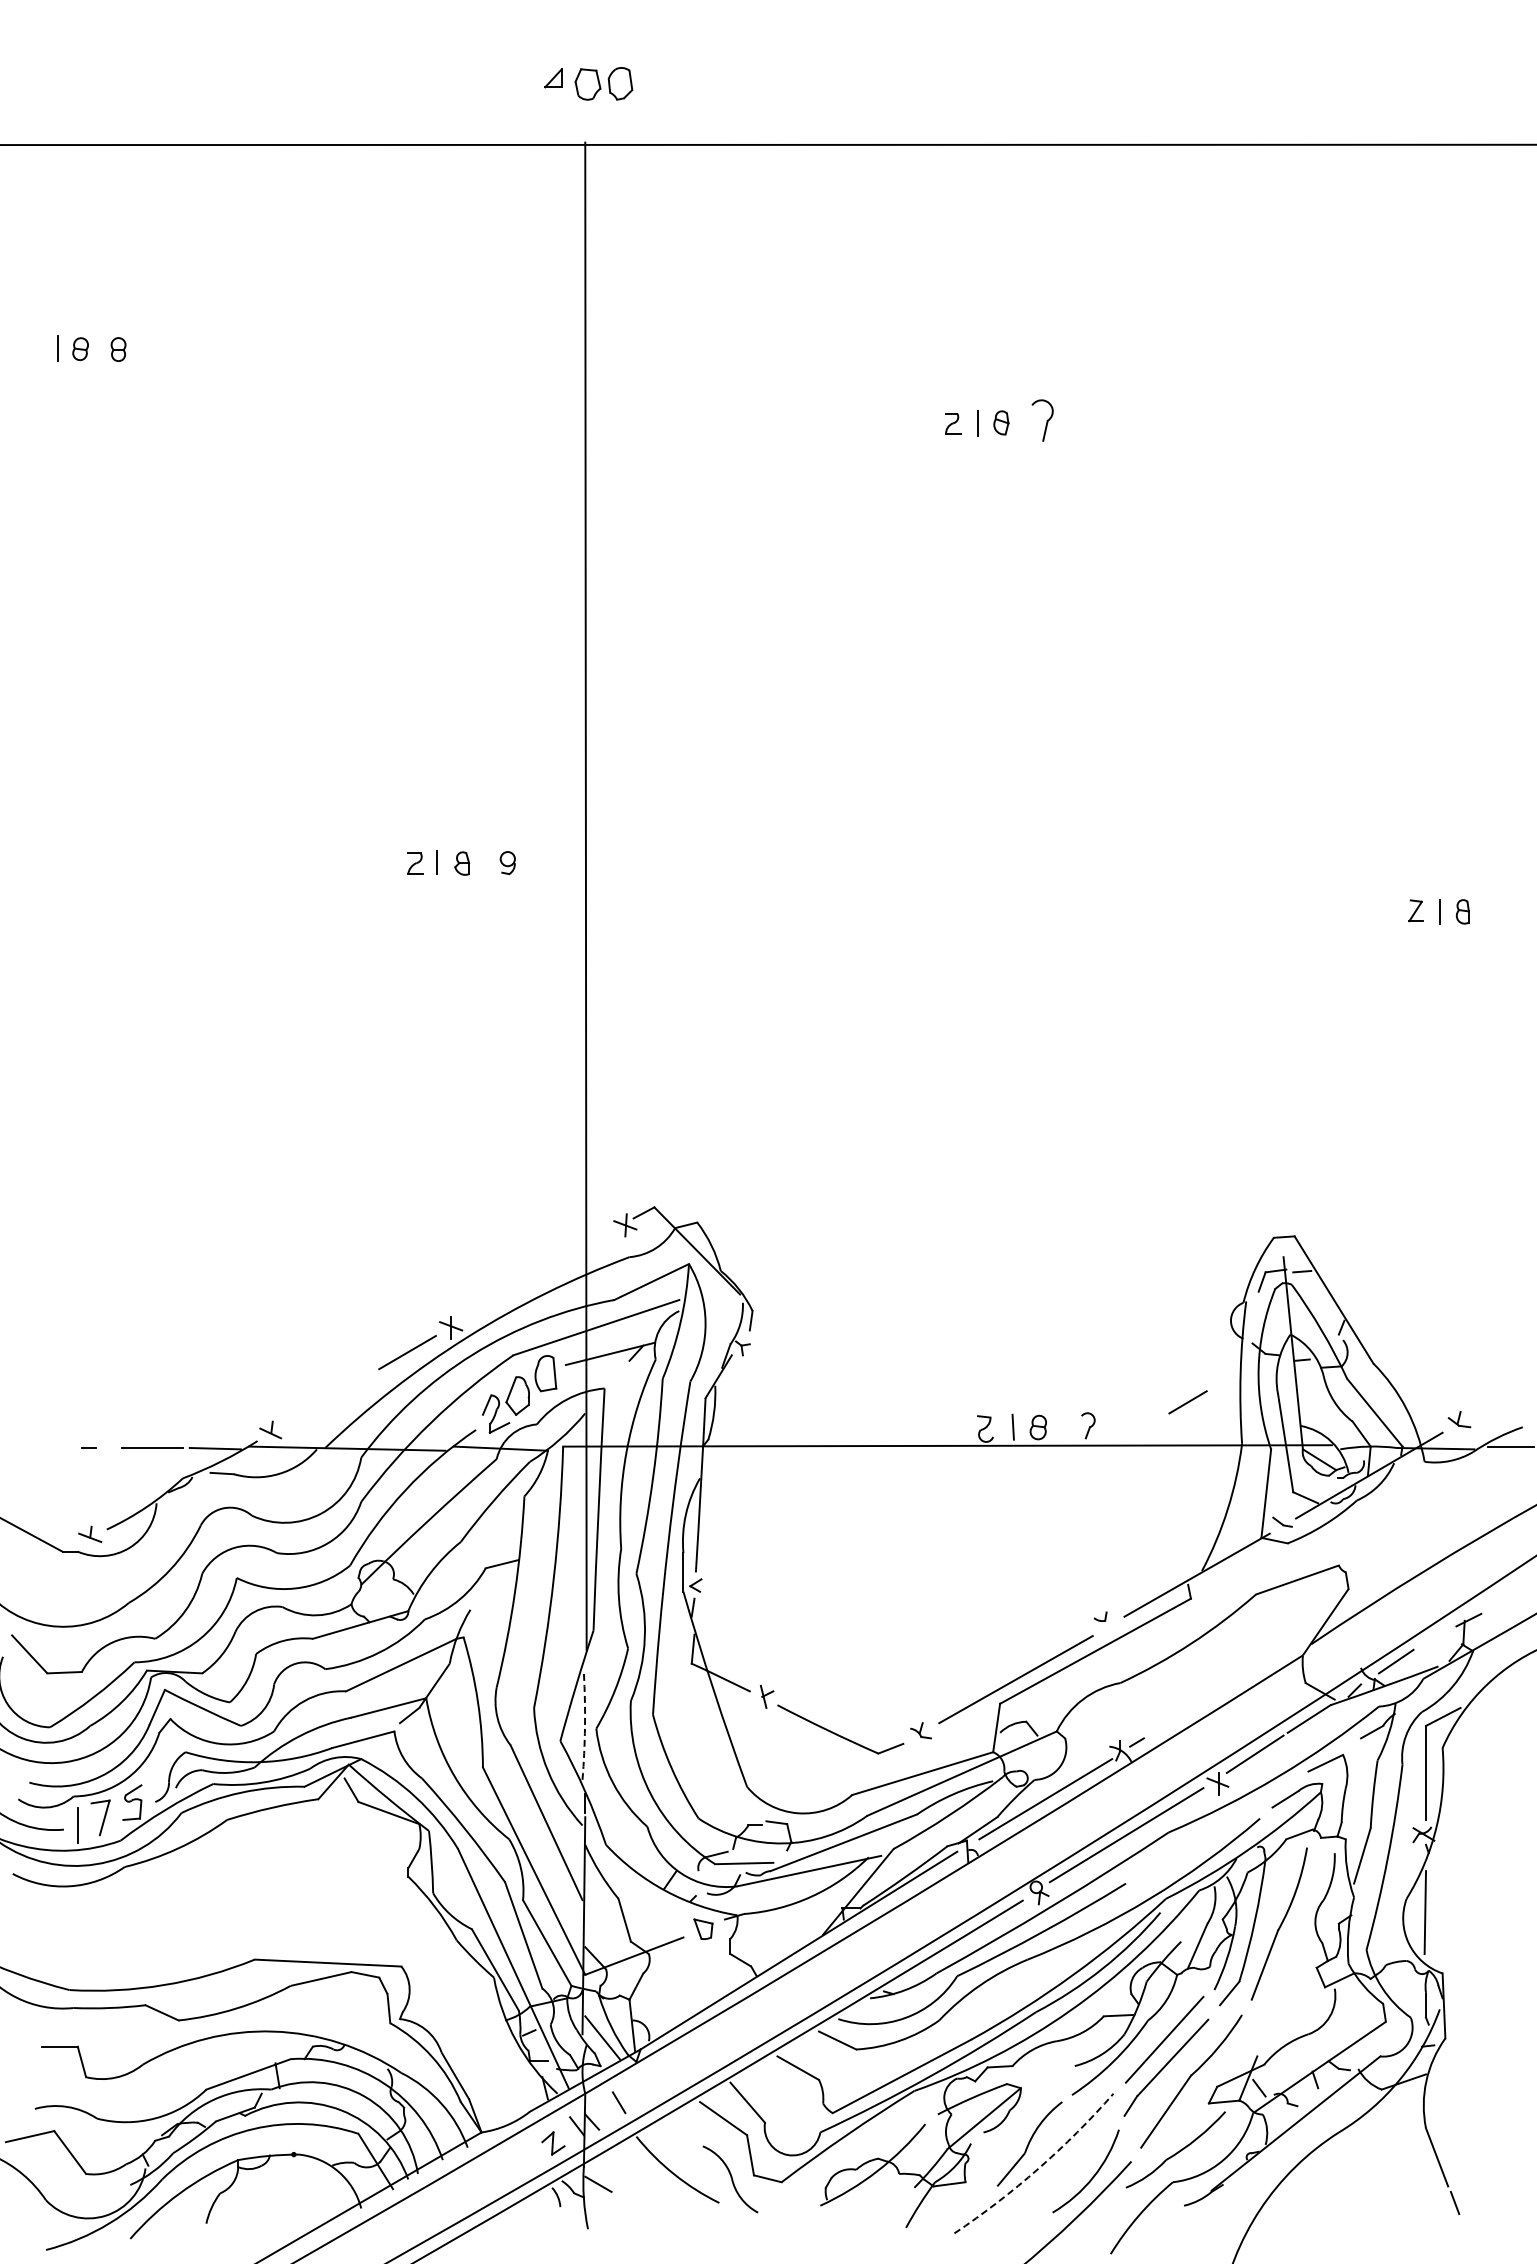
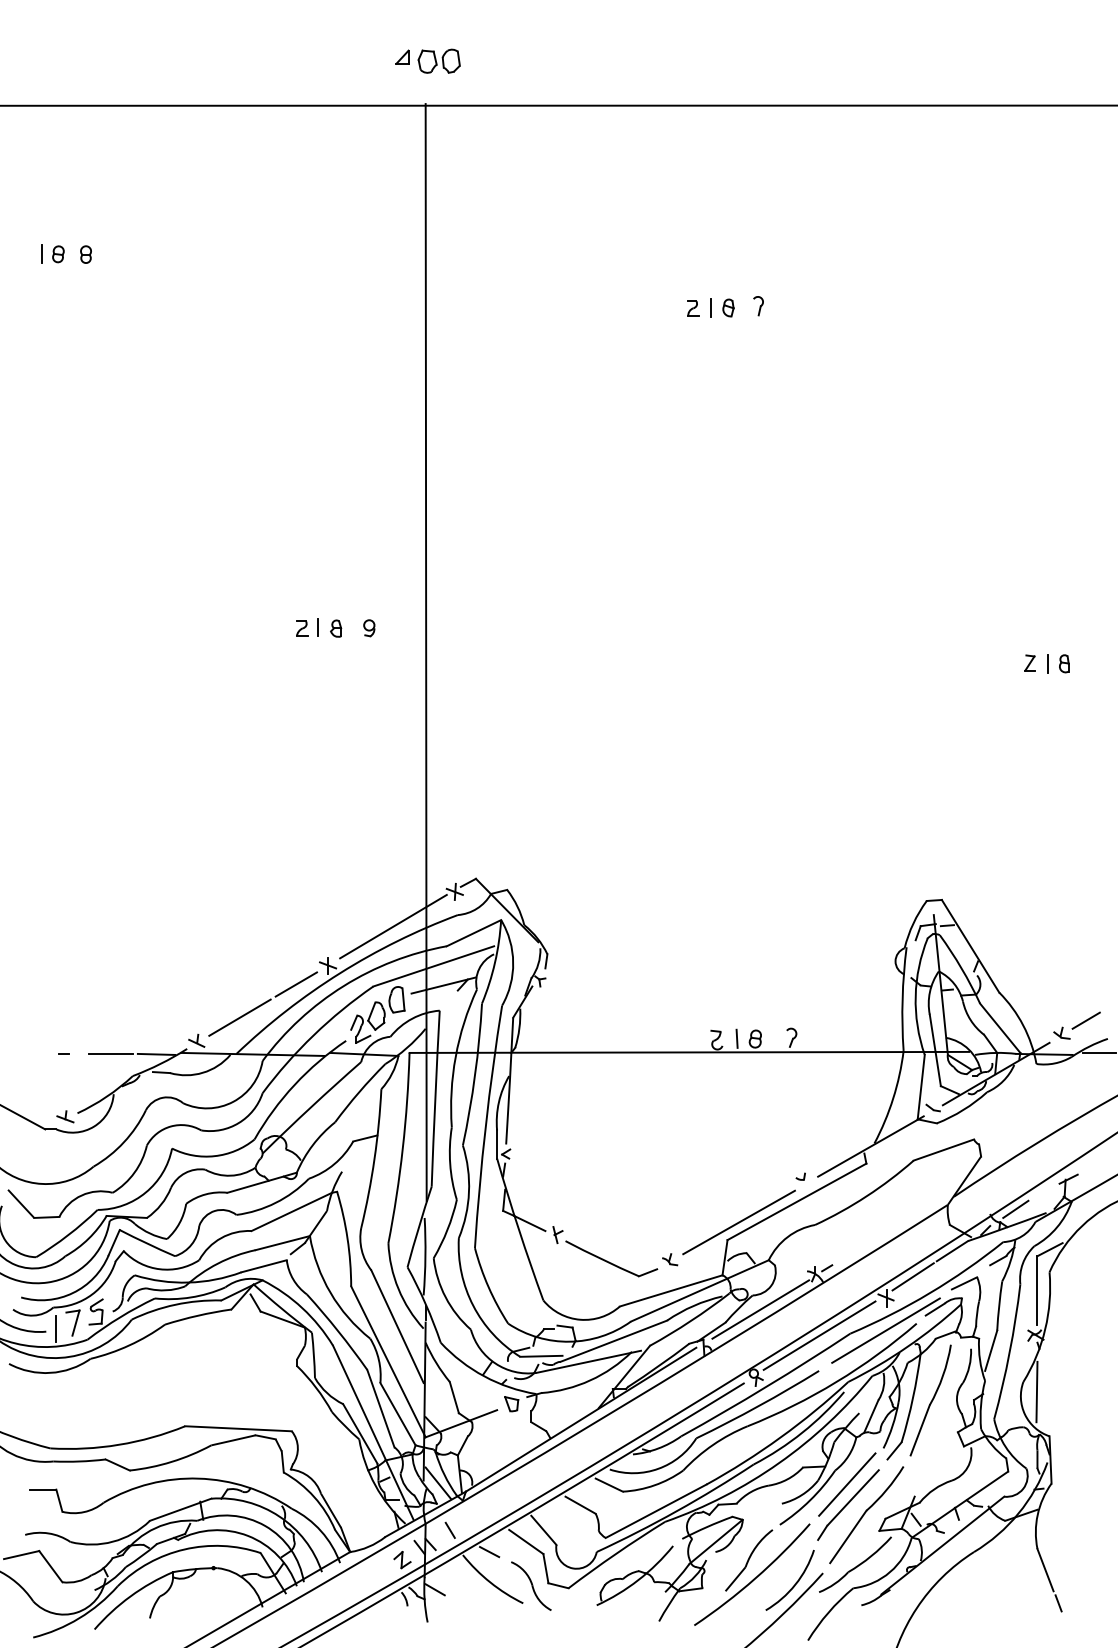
part: (1042, 419) -> (758, 305), size x0.62
line: (540, 1272) -> (393, 926), added
line: (329, 1398) -> (239, 1017), added
line: (1187, 1402) -> (1085, 1020), moved
arc: (585, 1726) -> (425, 1256), dashed -> solid
line: (1217, 1828) -> (885, 1330), added
line: (672, 2132) -> (489, 1552), added
arc: (1038, 2168) -> (755, 1578), dashed -> solid

